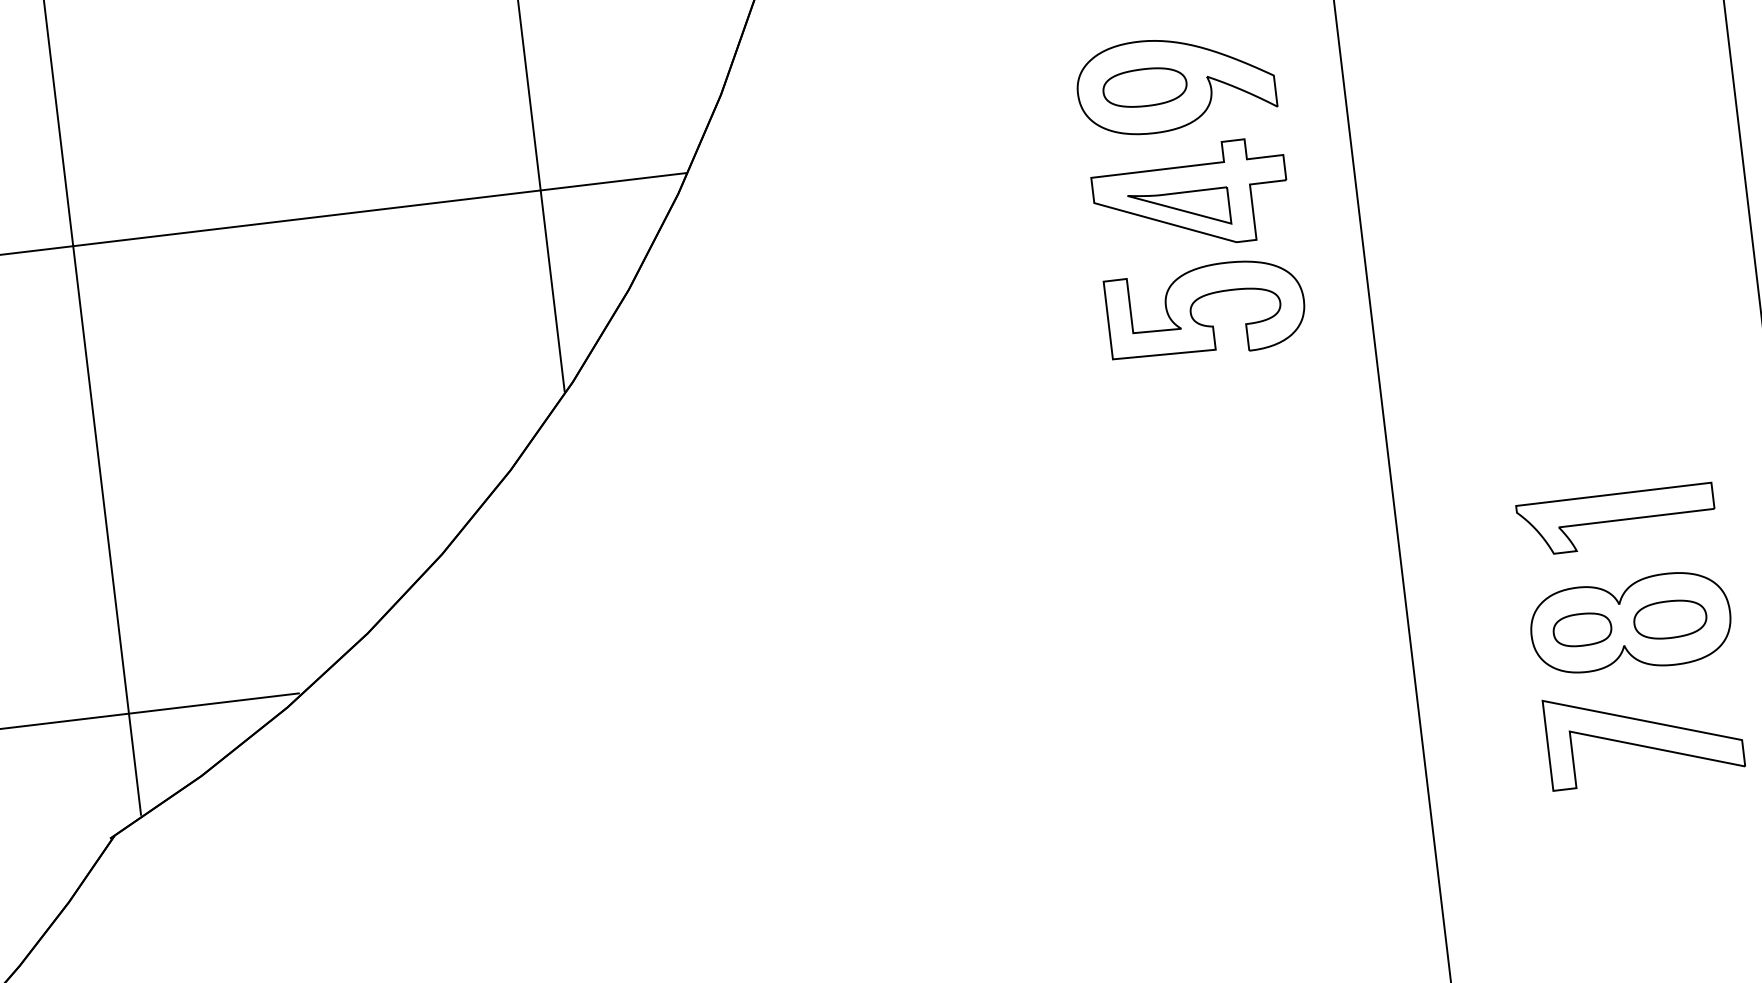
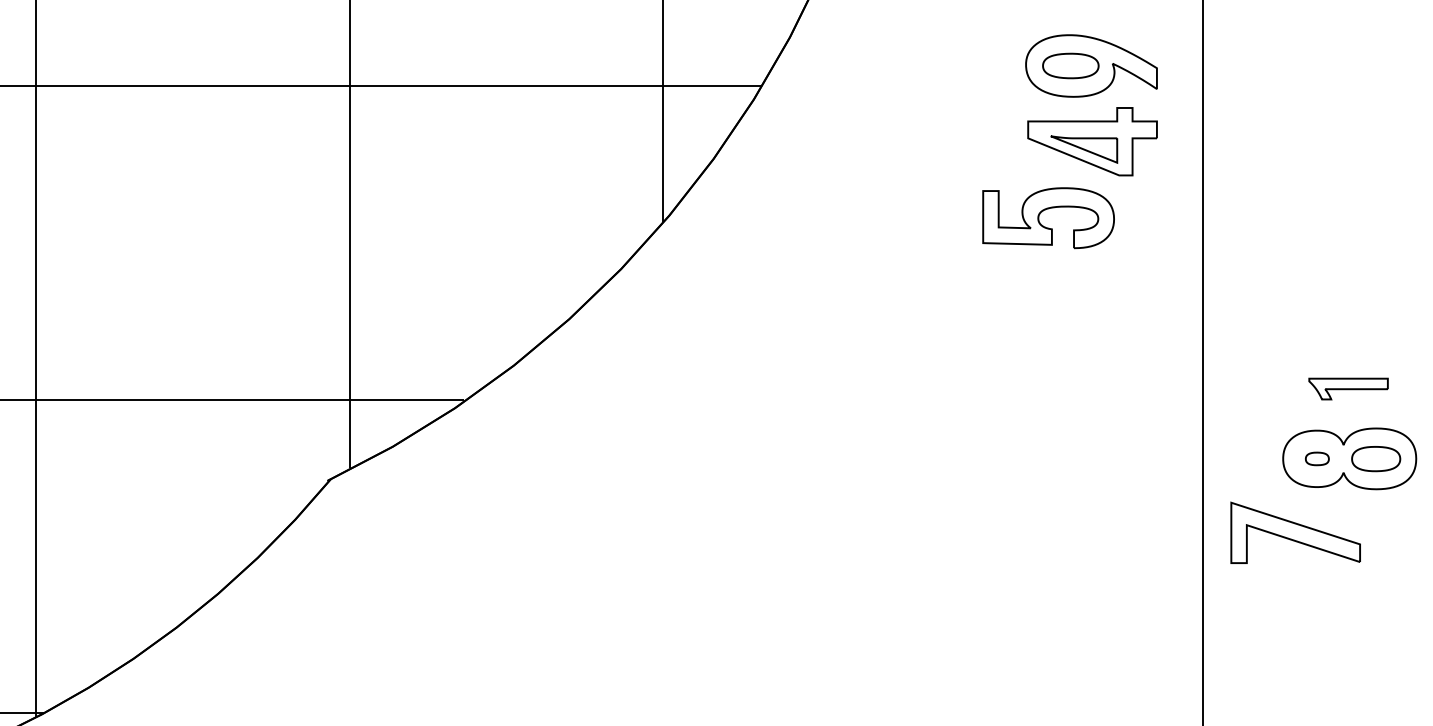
part: (1195, 303) -> (1042, 212), moved
part: (1616, 519) -> (1348, 388), size x0.6
part: (1582, 629) -> (1317, 458), size x0.6
part: (1643, 733) -> (1295, 532), moved

